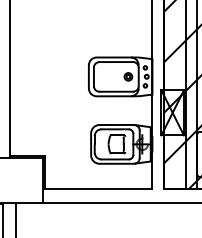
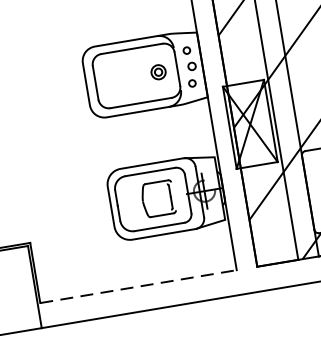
line: (98, 189) -> (138, 286), solid -> dashed

